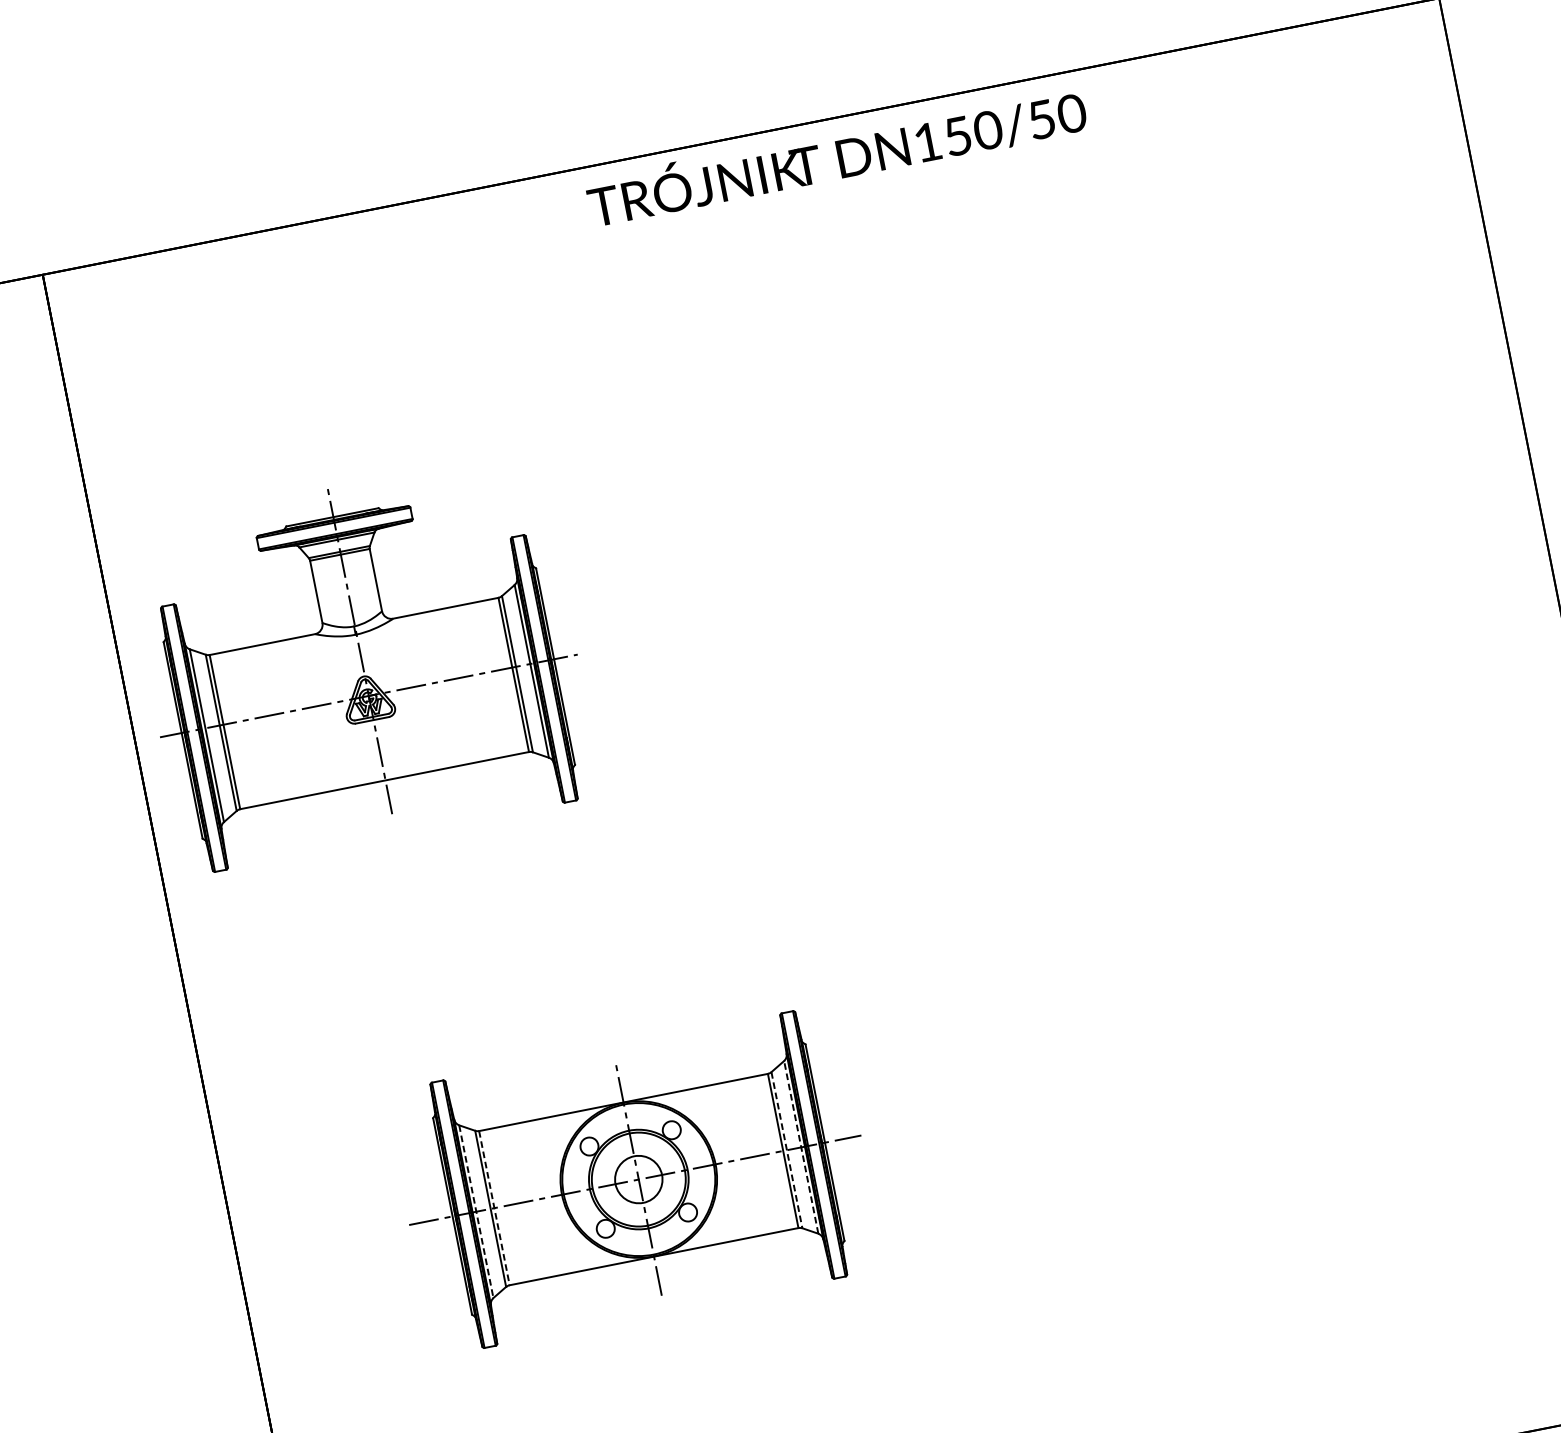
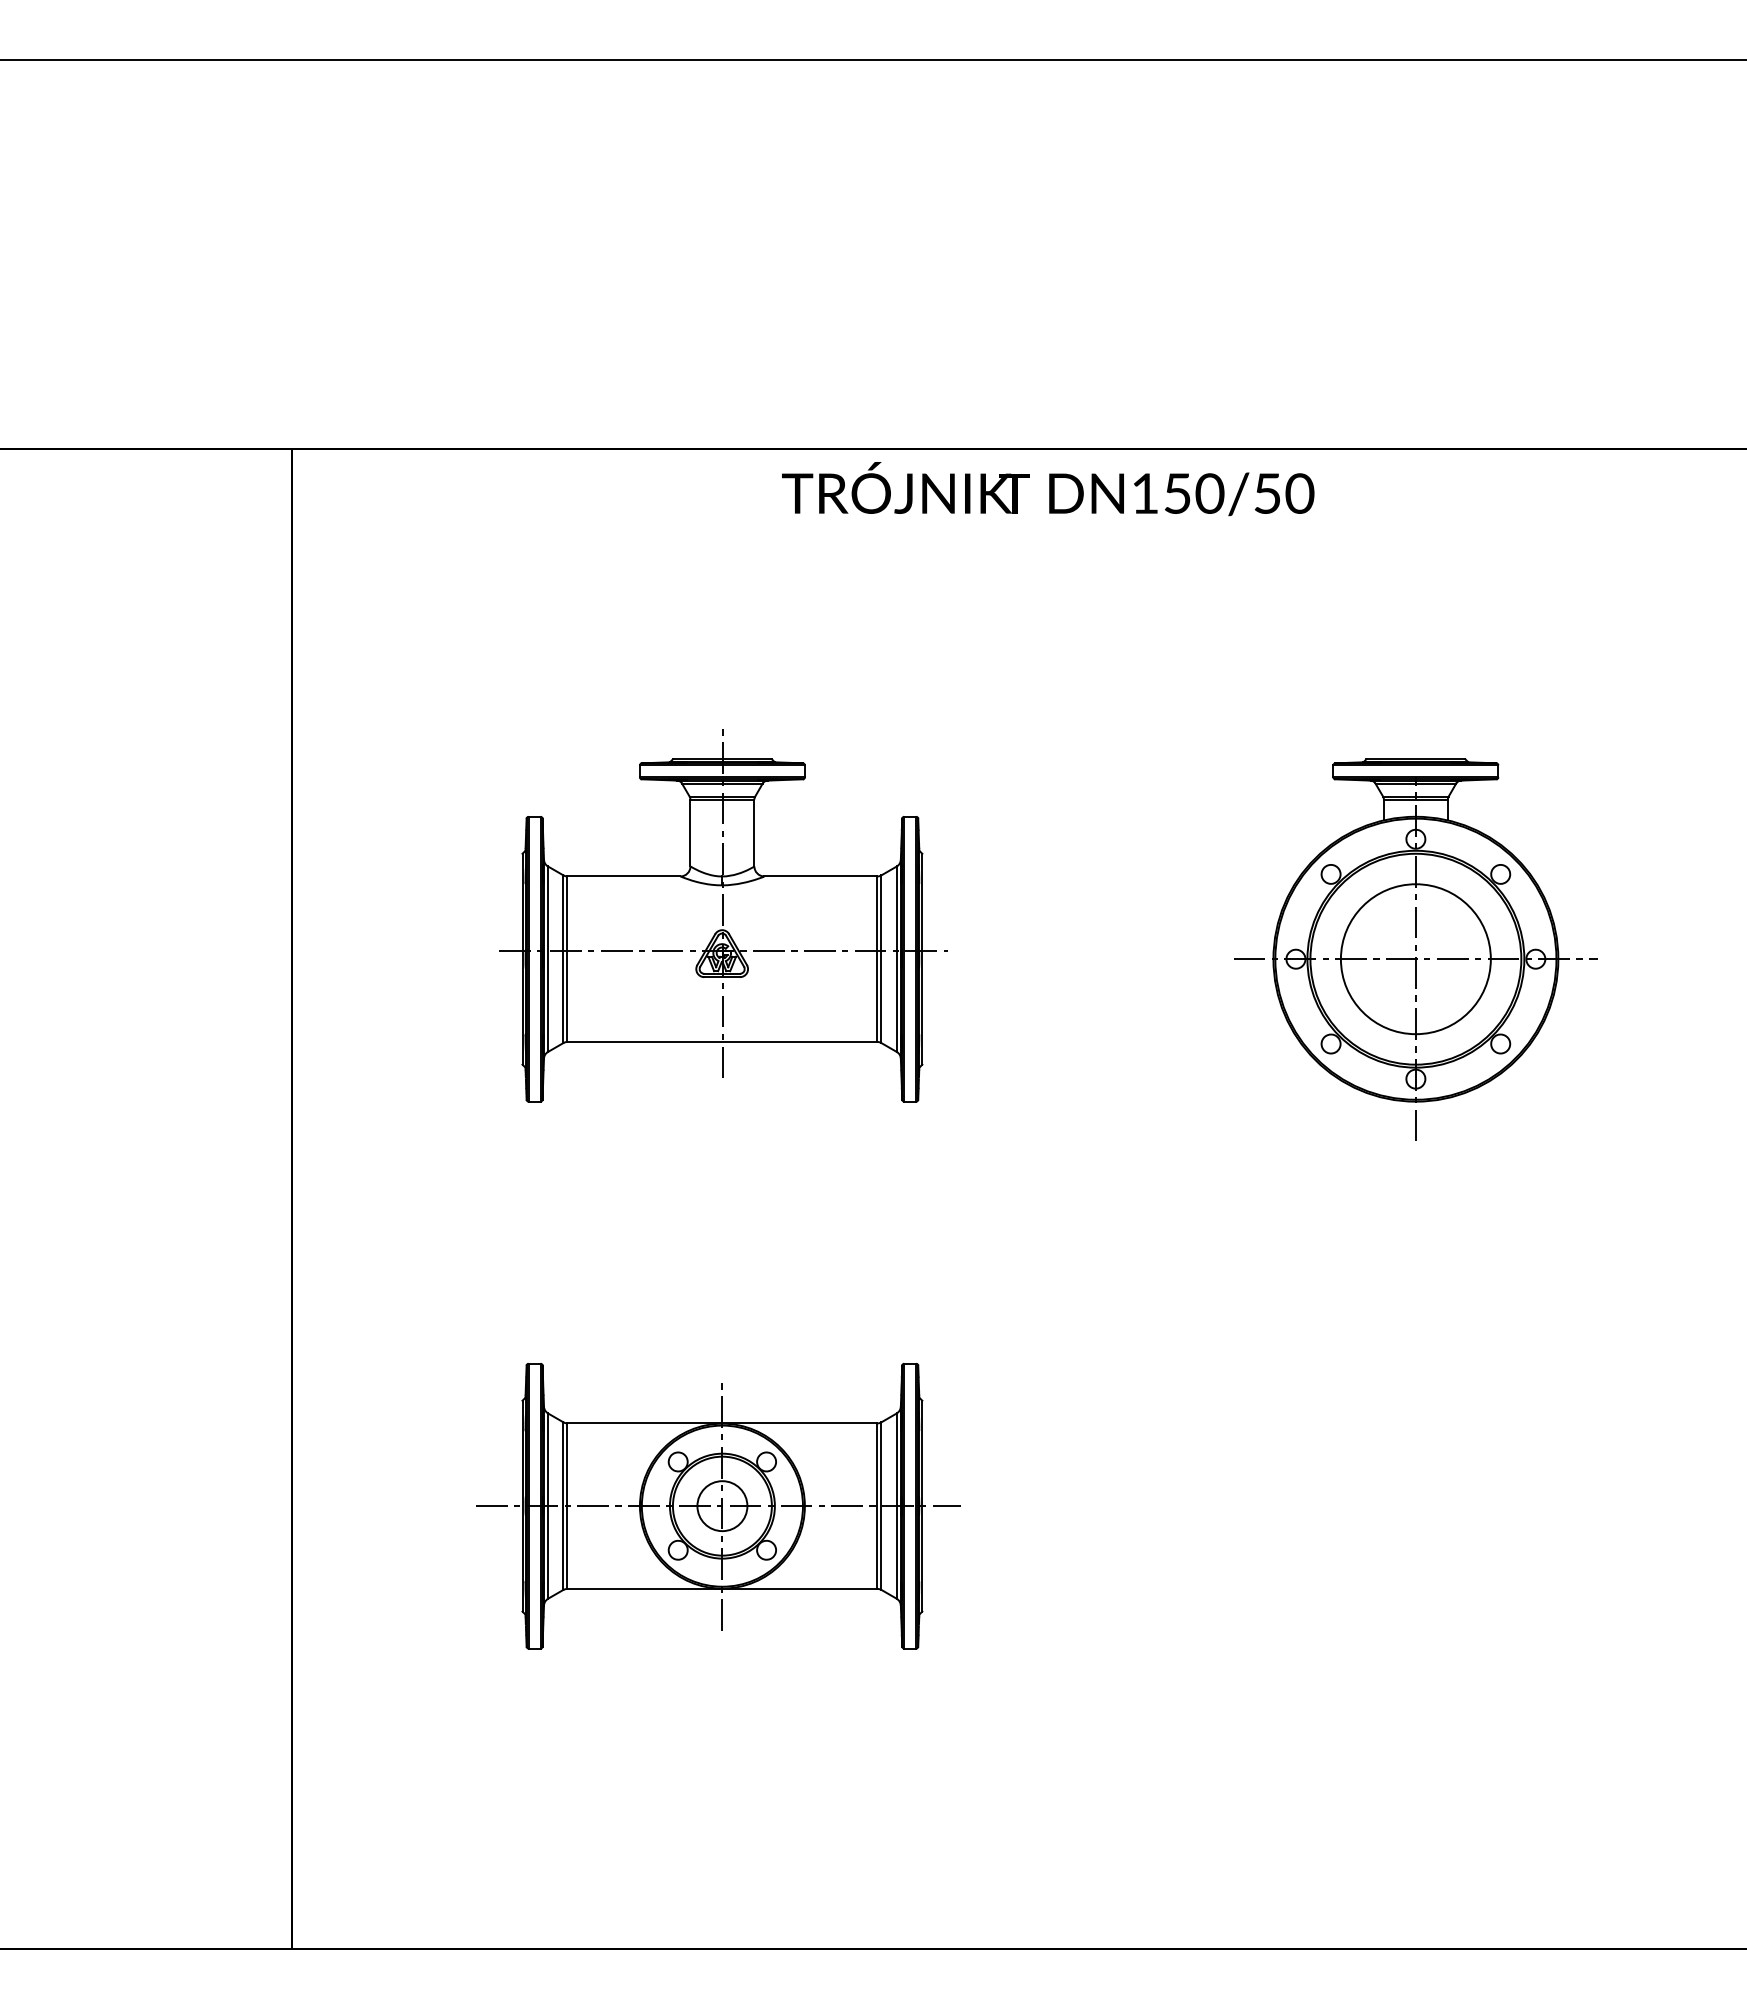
text: (836, 156) -> (1048, 489), moved
part: (1181, 533) -> (1415, 949), added
part: (362, 662) -> (723, 915), moved
line: (801, 1147) -> (896, 1506), dashed -> solid
line: (787, 1150) -> (881, 1506), dashed -> solid
line: (494, 1208) -> (567, 1506), dashed -> solid
line: (476, 1211) -> (548, 1506), dashed -> solid

